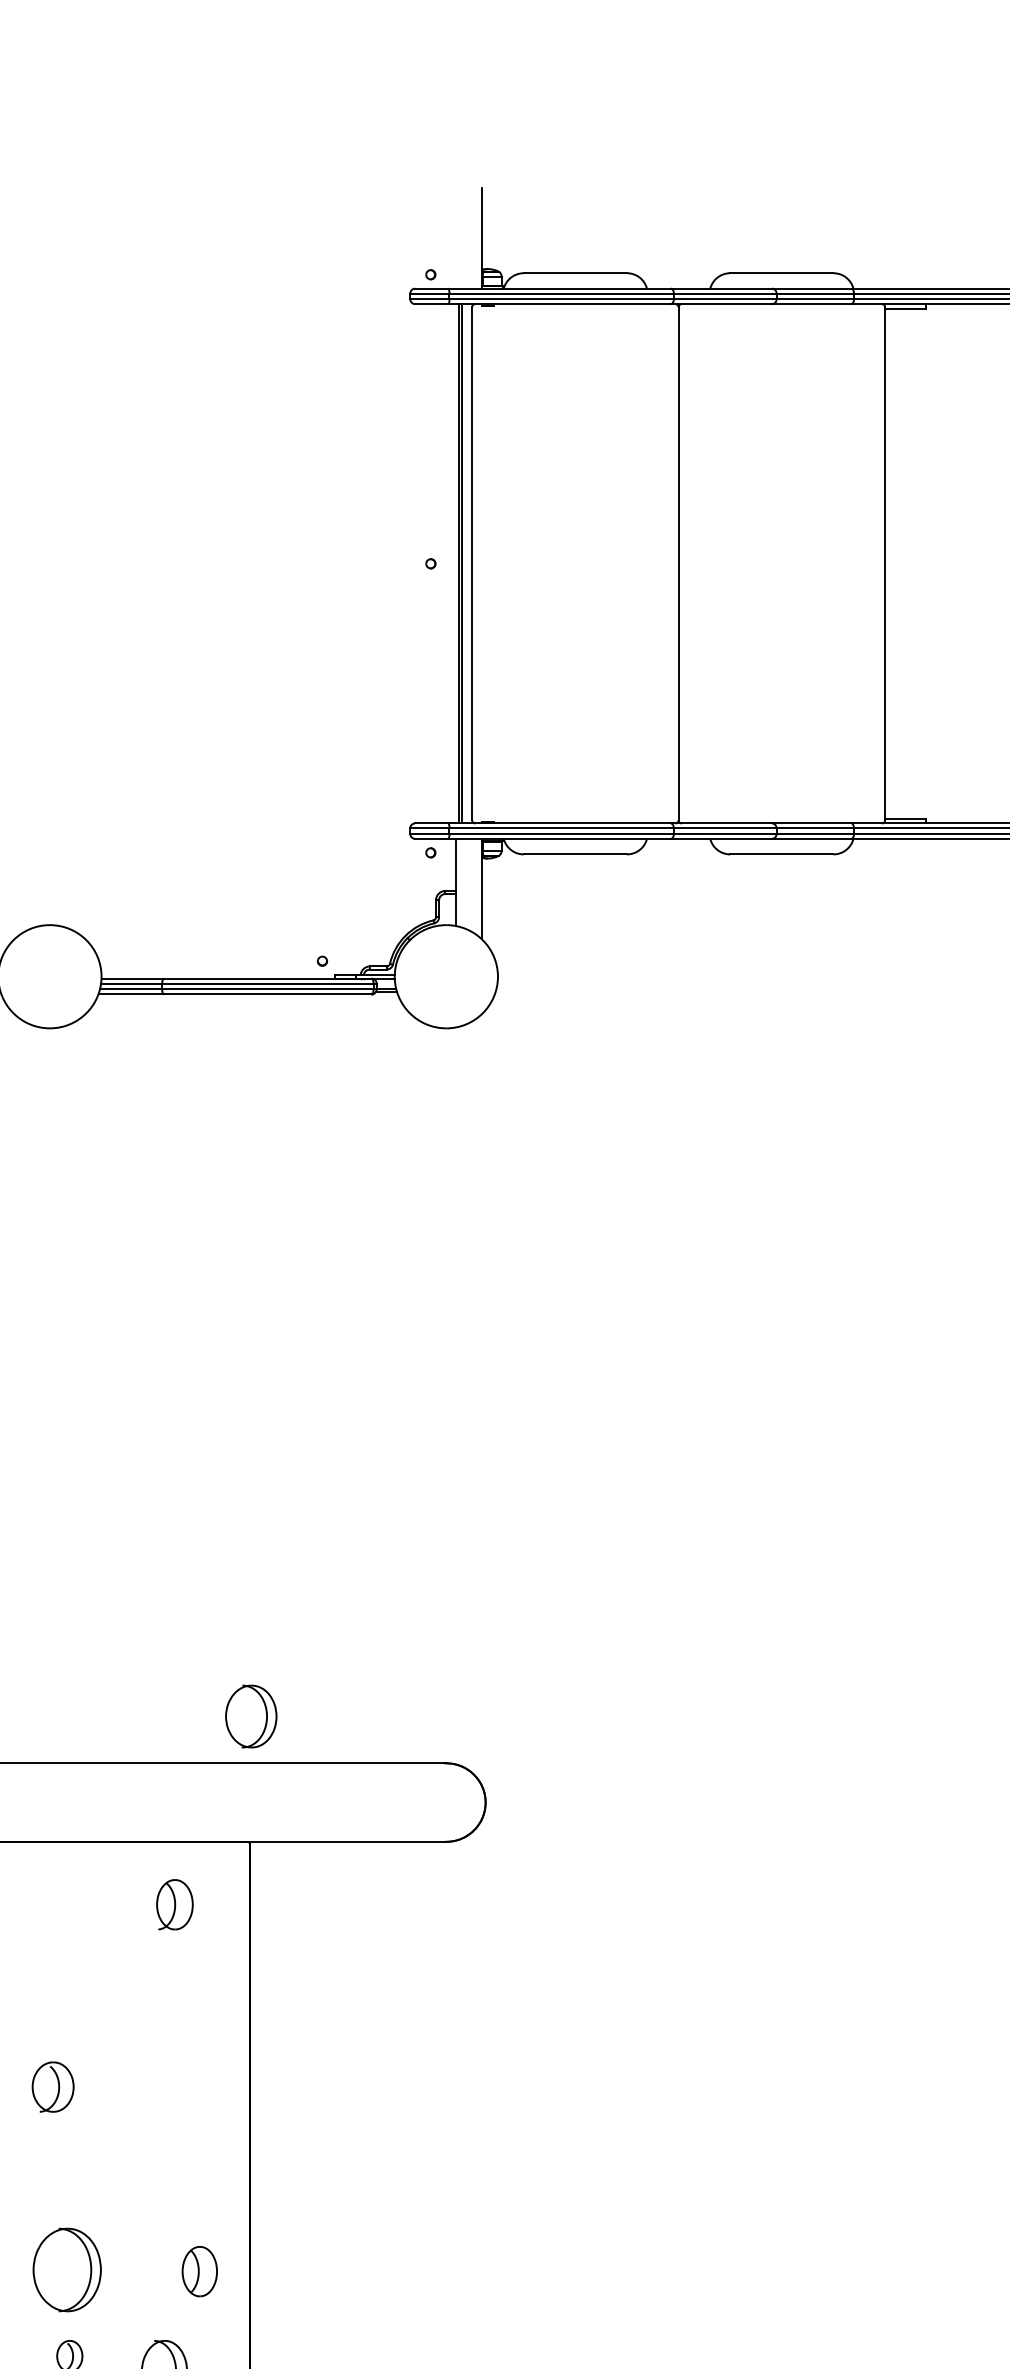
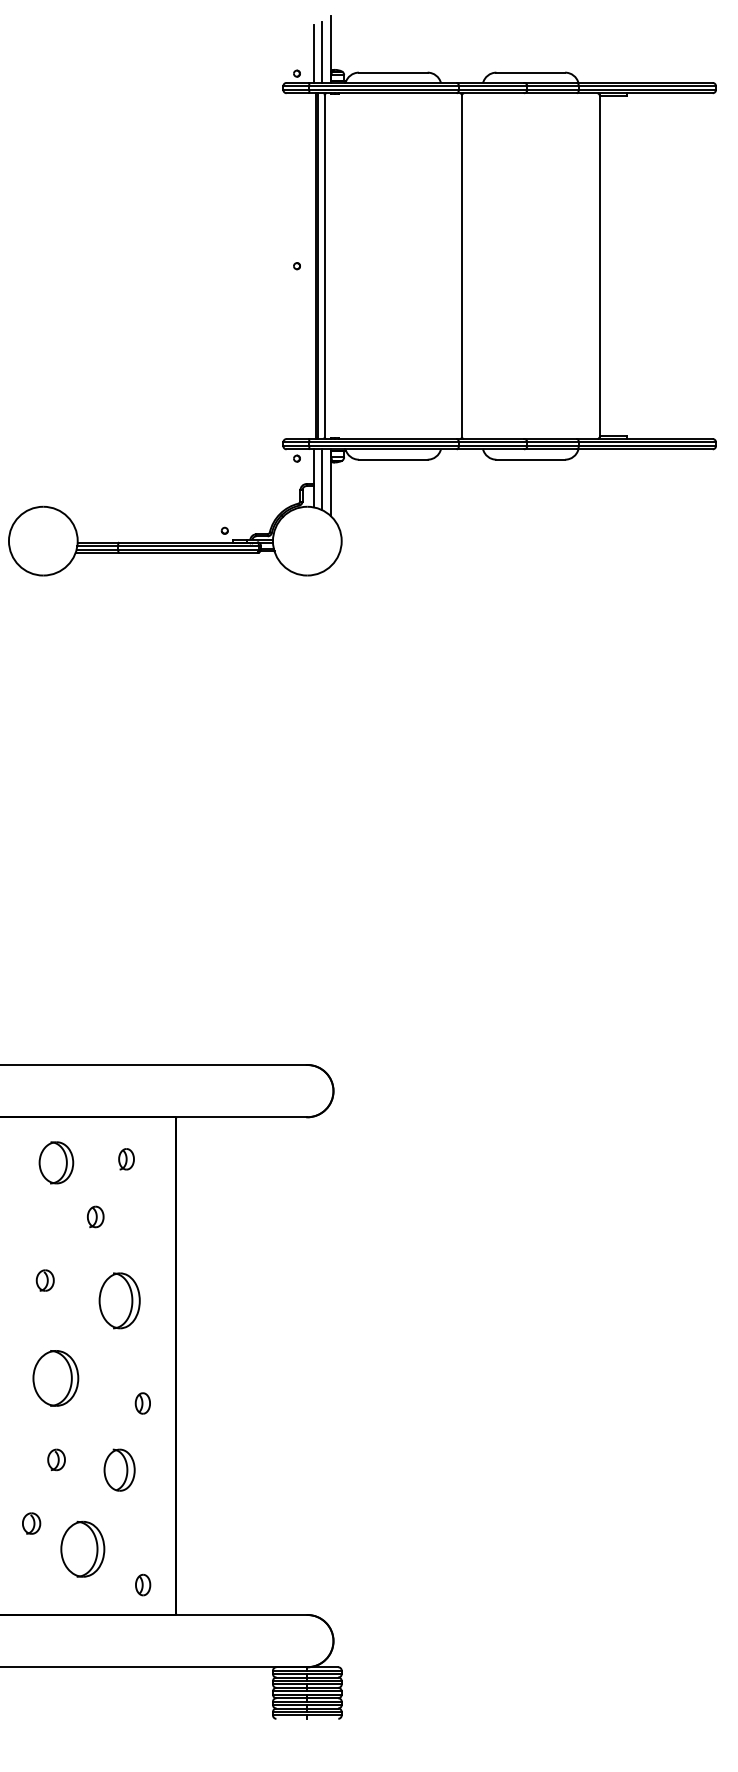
line: (469, 242) -> (322, 52), added
line: (455, 244) -> (313, 53), added
line: (469, 884) -> (322, 479), added
part: (251, 1716) -> (56, 1162), moved
part: (174, 1905) -> (126, 1159), size x0.62
part: (128, 1990) -> (95, 1216), added
part: (51, 2086) -> (44, 1280), size x0.62
part: (164, 2116) -> (119, 1300), added
part: (66, 2270) -> (55, 1378), moved
part: (198, 2271) -> (142, 1403), size x0.62

